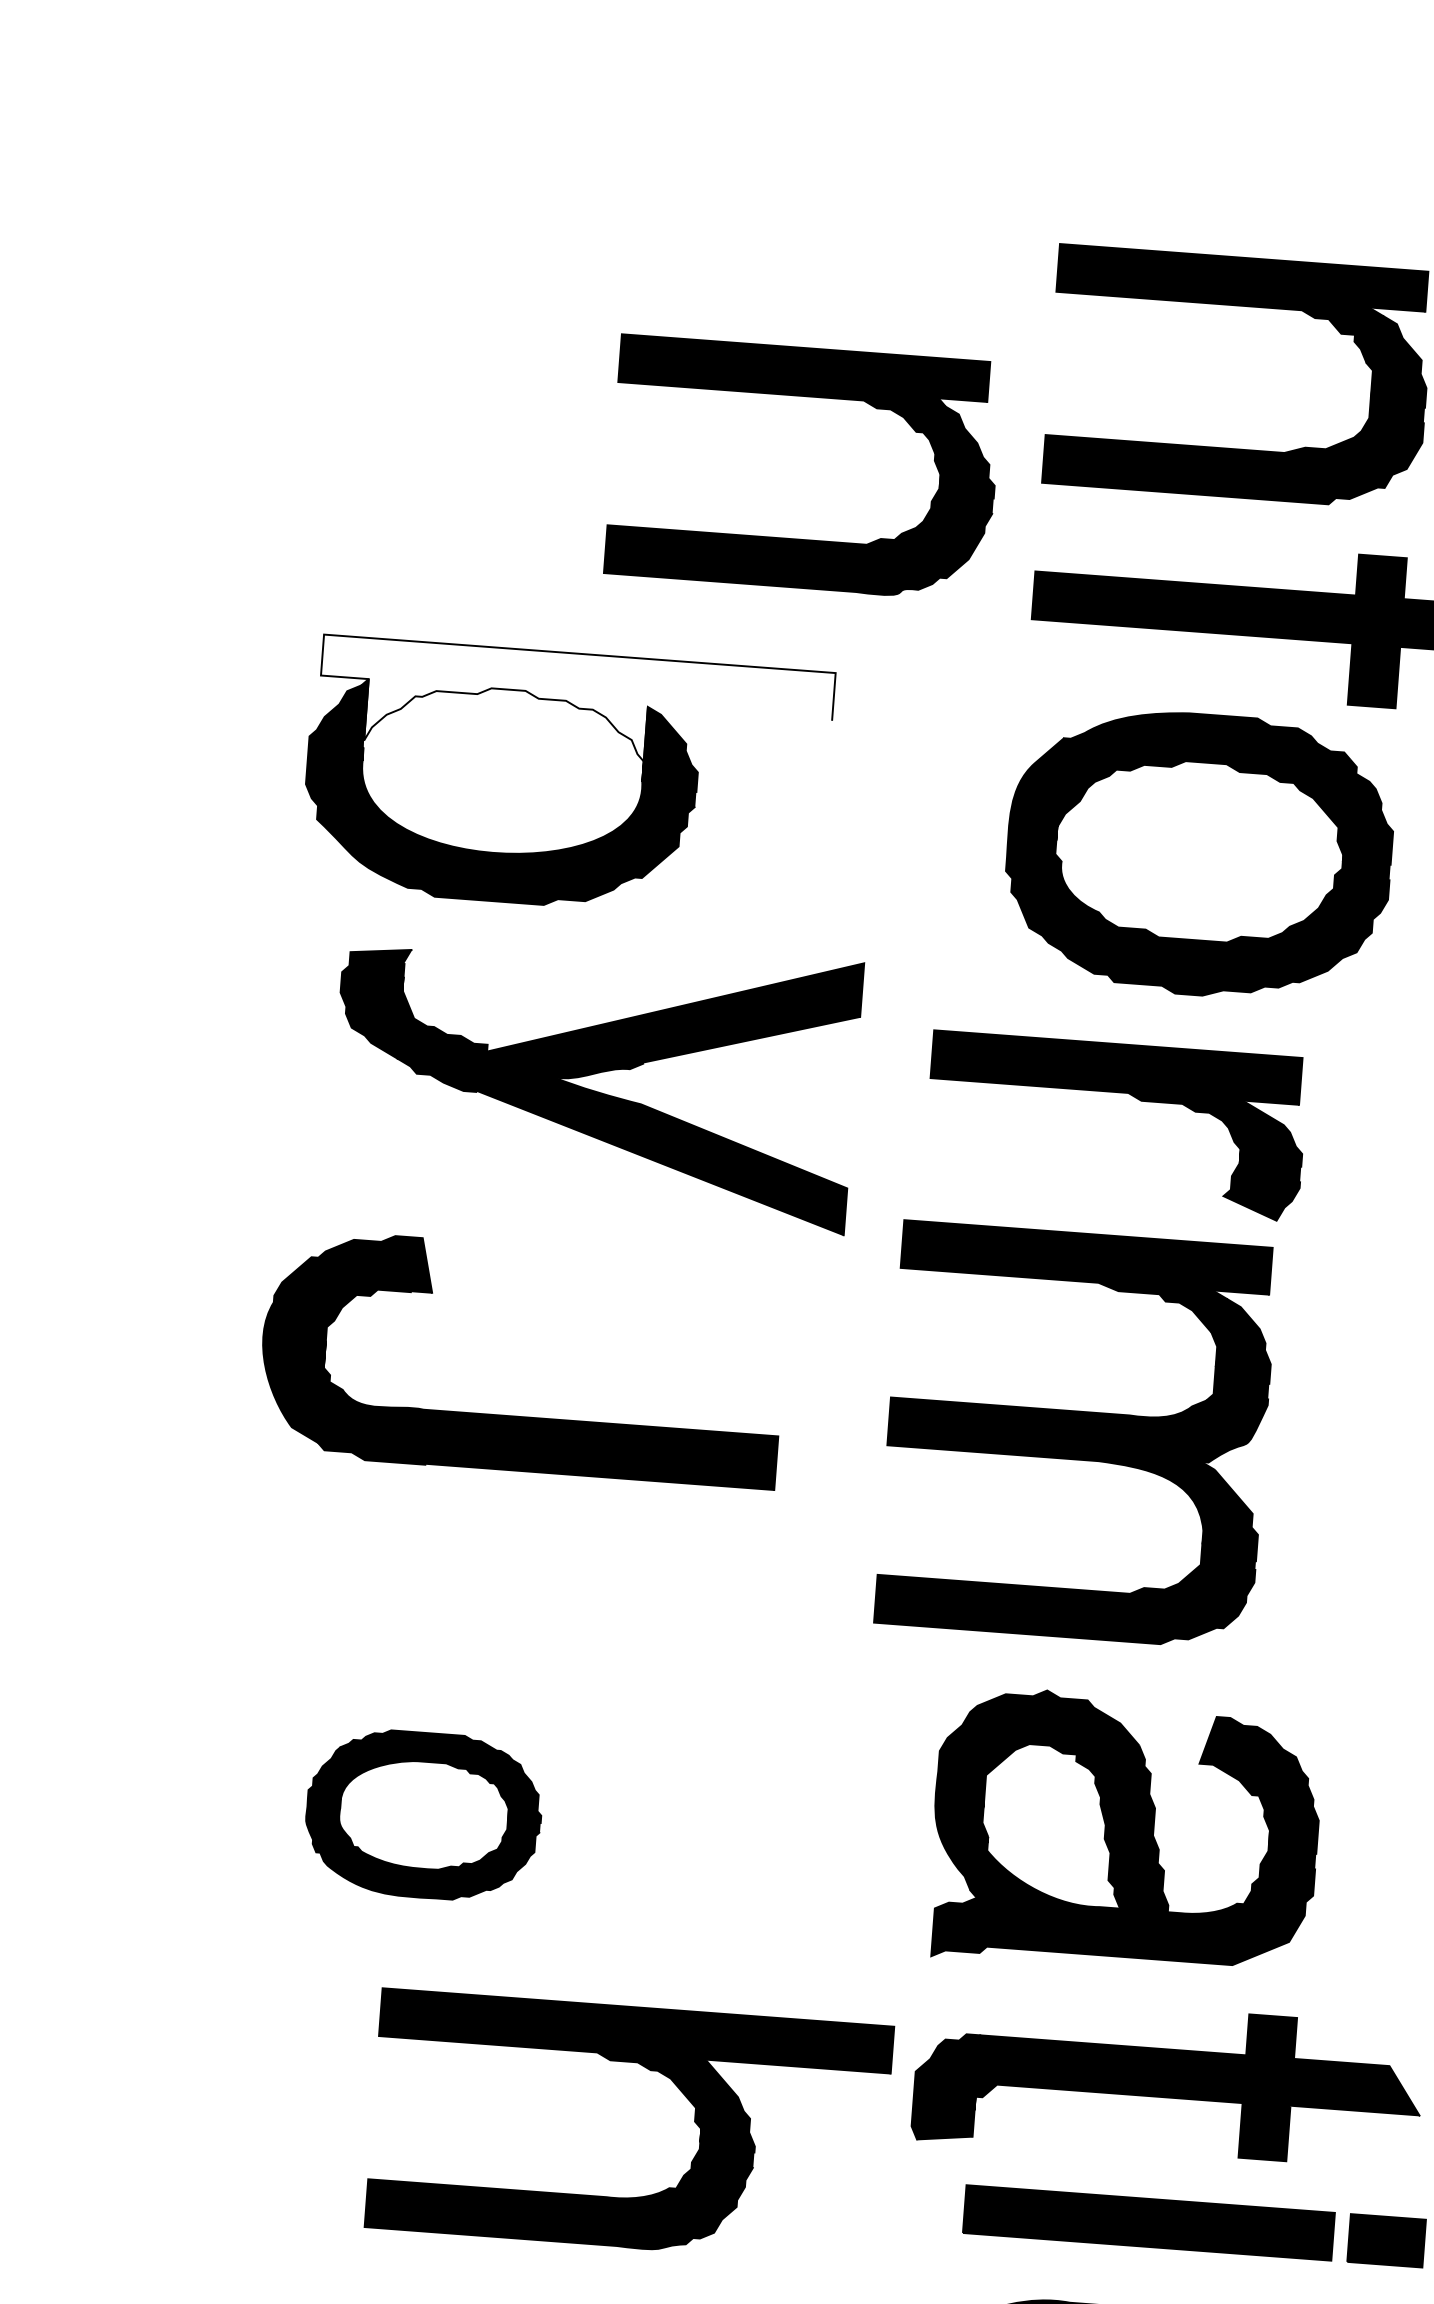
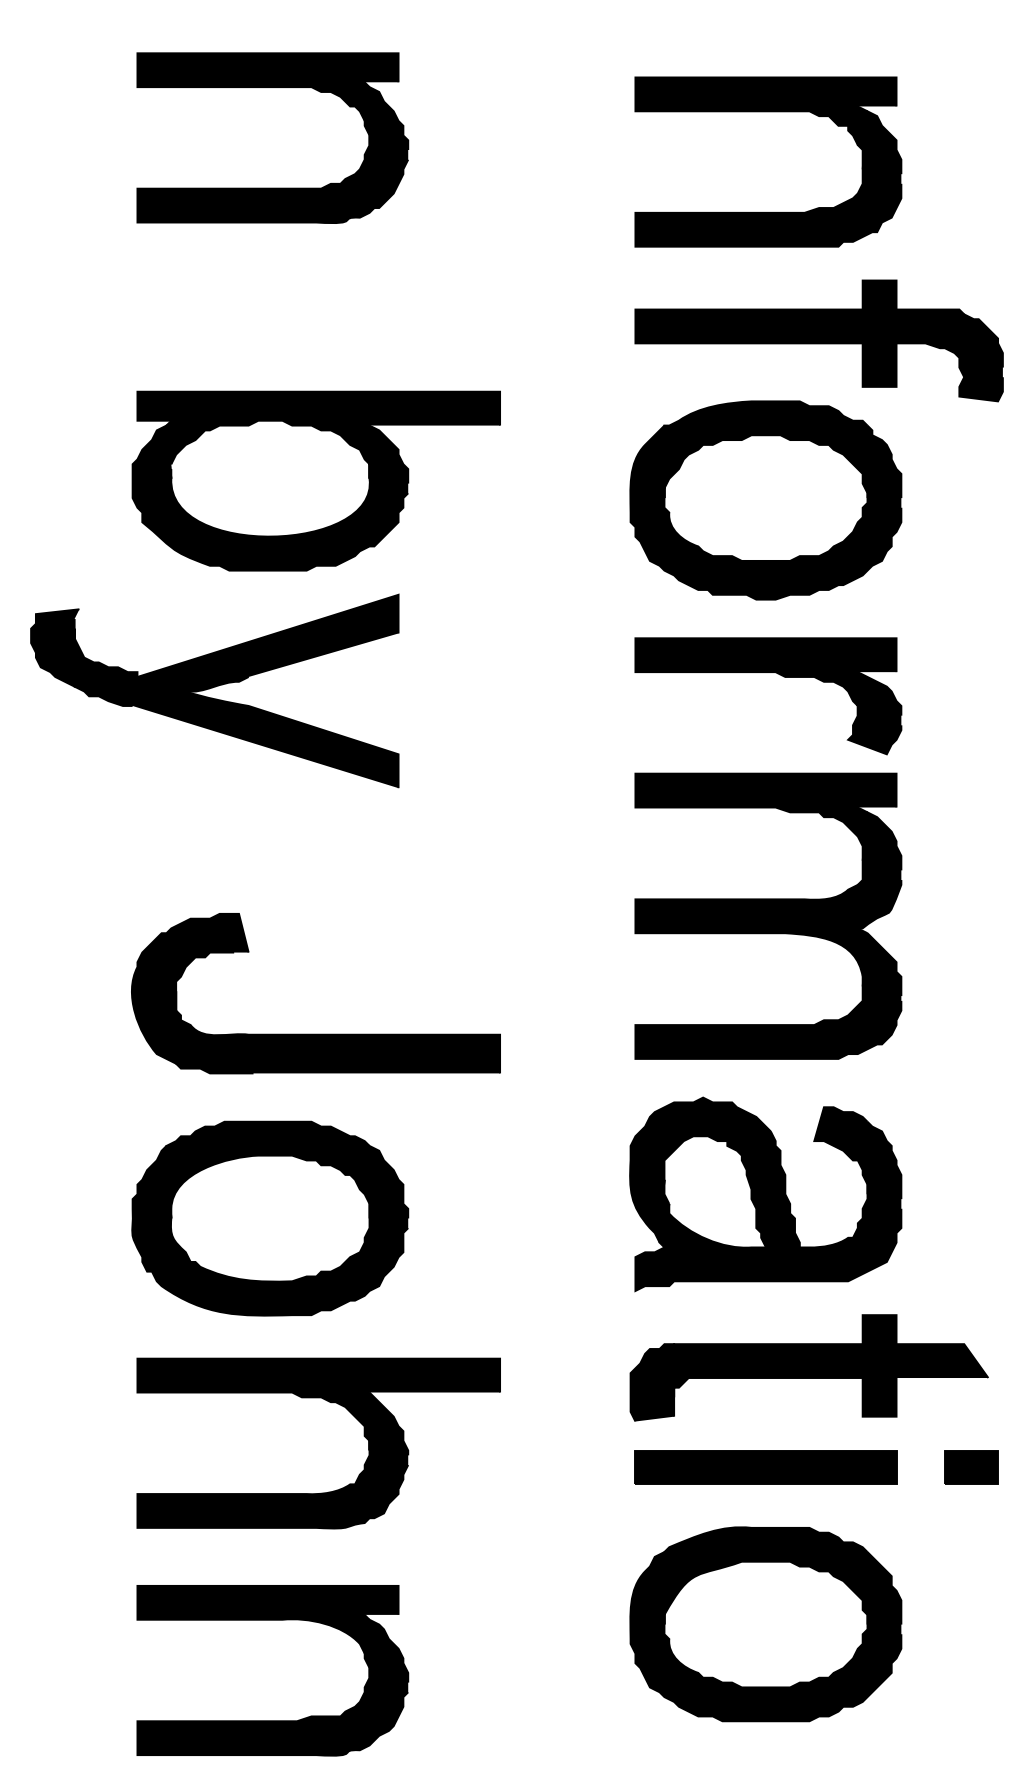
part: (808, 396) -> (272, 87), moved
fill: (574, 714) -> (318, 434), added
part: (594, 1078) -> (214, 690), moved
part: (1133, 1098) -> (779, 675), moved
part: (517, 1415) -> (315, 1033), moved
part: (1076, 1434) -> (768, 915), moved
part: (424, 1815) -> (270, 1218), size x1.67
part: (651, 2072) -> (331, 1403), moved
part: (1148, 2222) -> (765, 1467), moved

